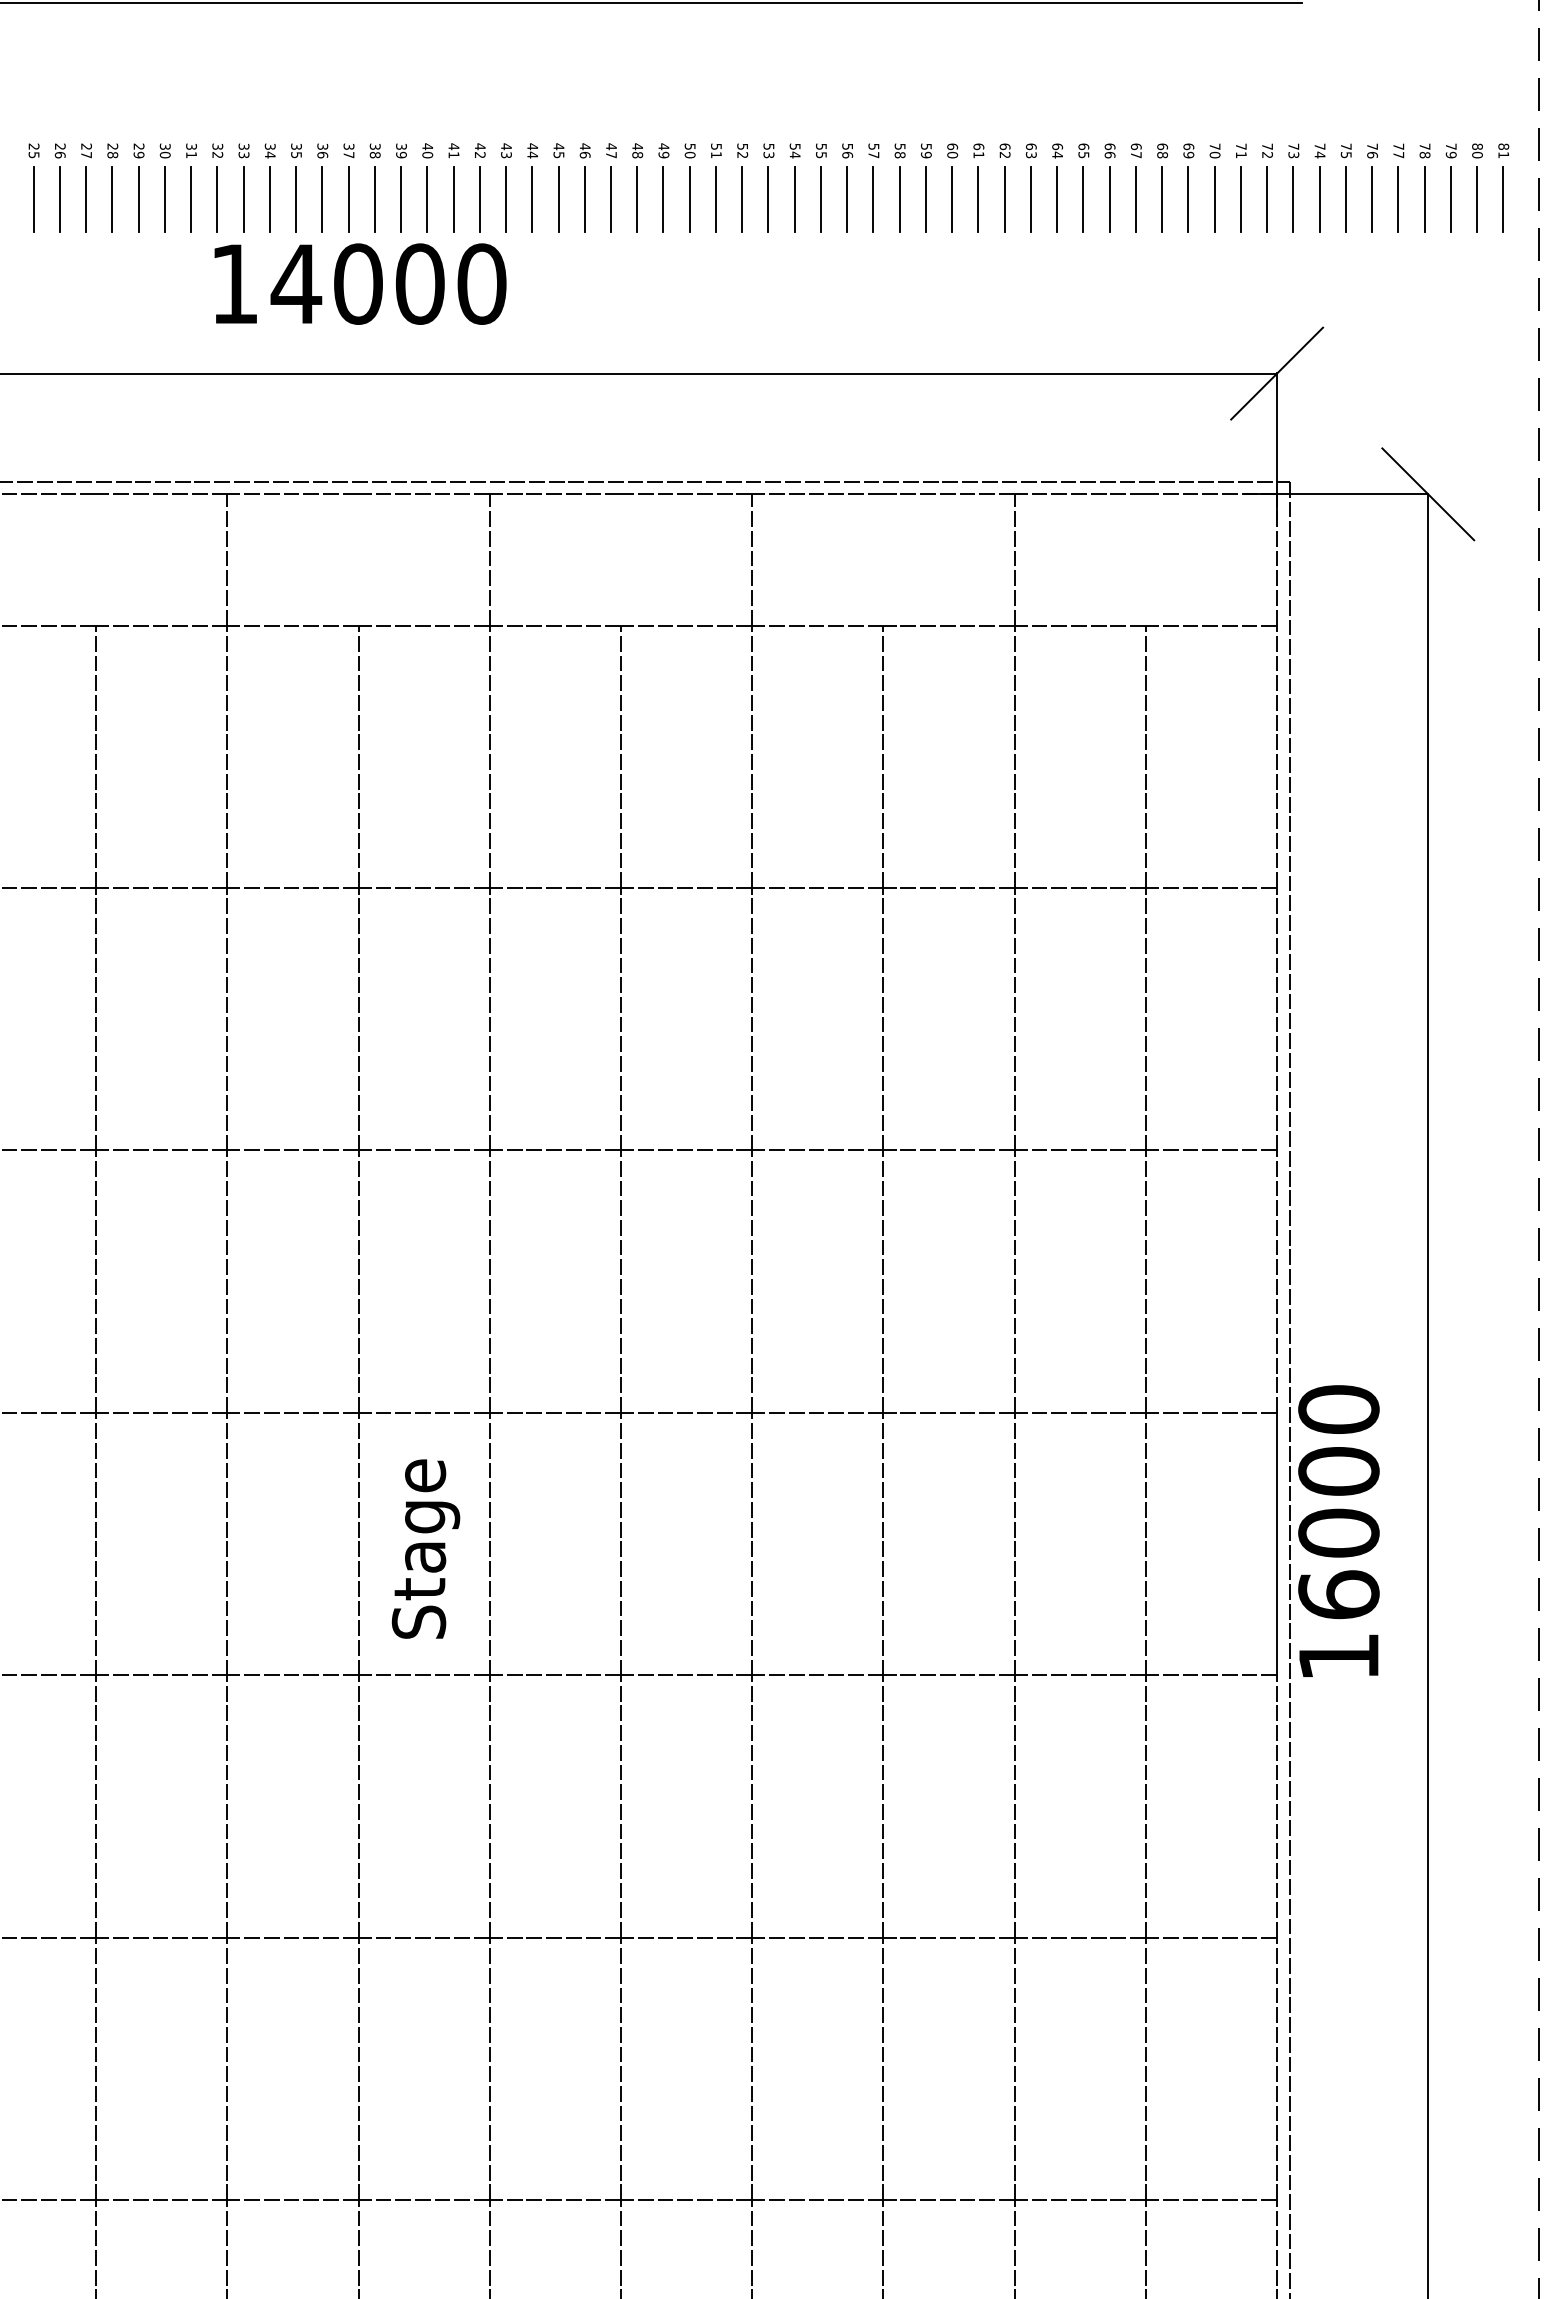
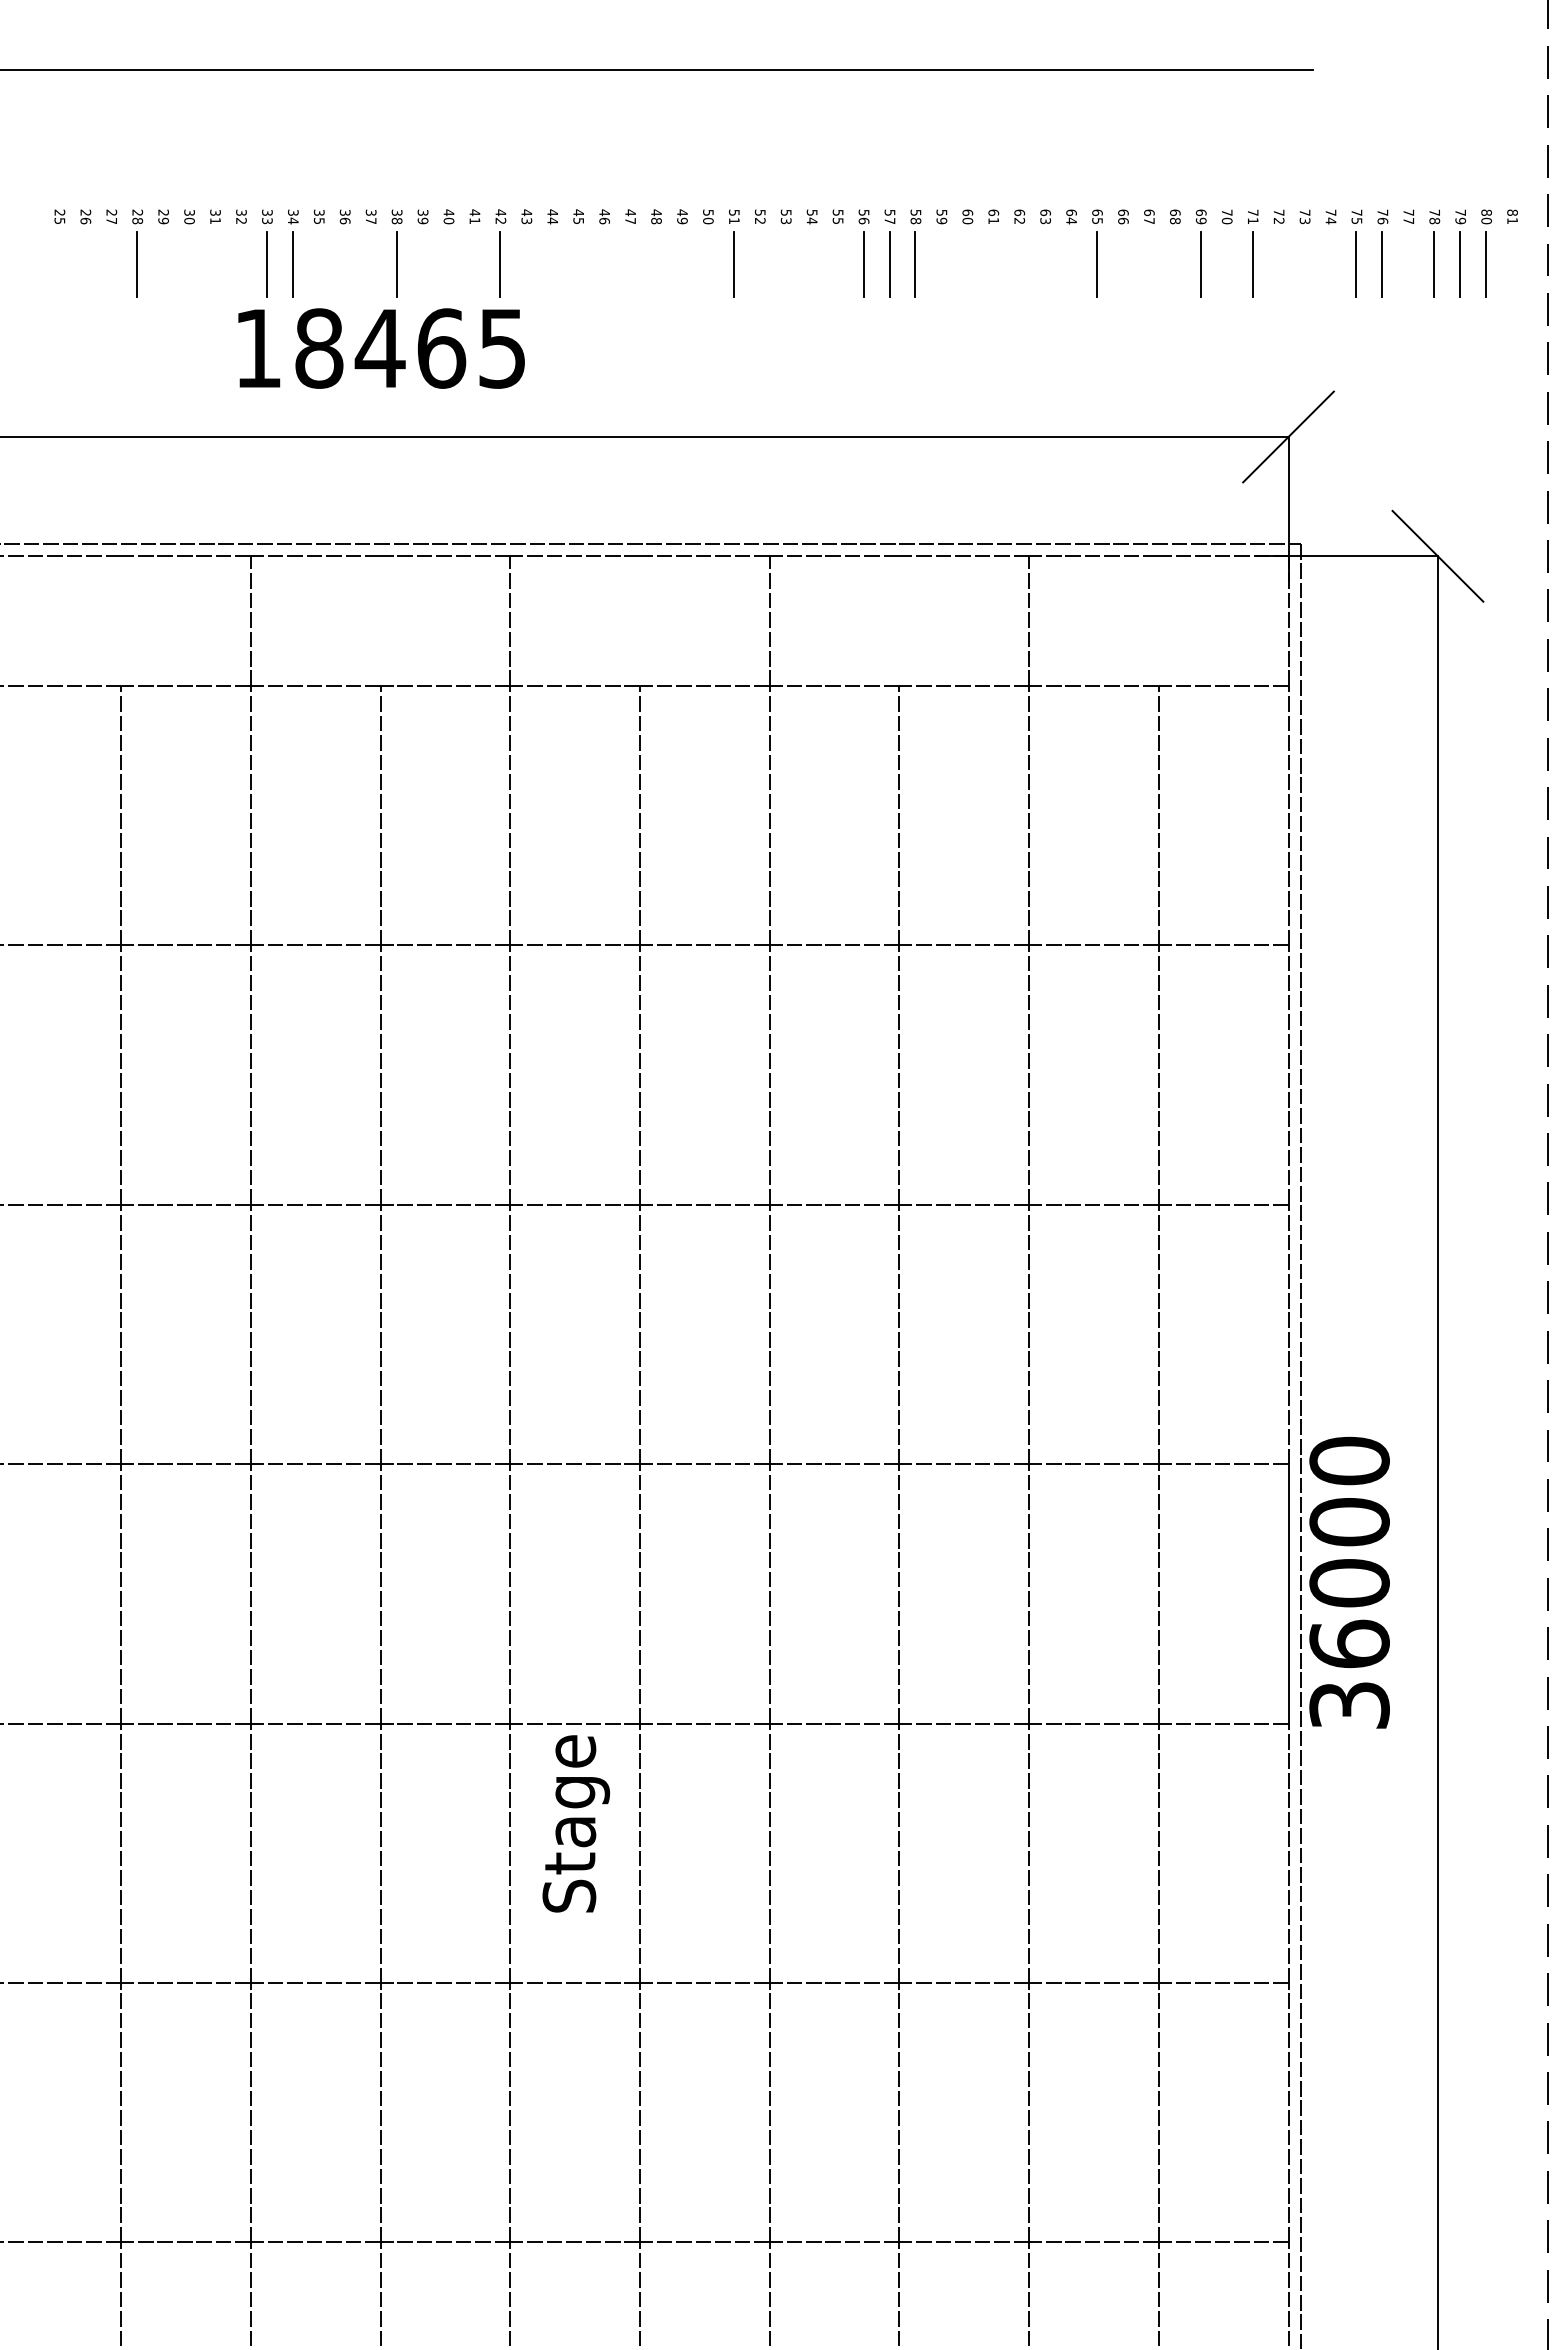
line: (32, 199) -> (58, 264), removed
line: (59, 199) -> (85, 264), removed
line: (86, 199) -> (111, 264), removed
line: (138, 199) -> (163, 264), removed
line: (165, 199) -> (189, 264), removed
line: (191, 199) -> (215, 264), removed
line: (217, 199) -> (241, 264), removed
line: (295, 199) -> (318, 264), removed
line: (322, 199) -> (344, 264), removed
line: (348, 199) -> (370, 264), removed
line: (400, 199) -> (422, 264), removed
line: (427, 199) -> (448, 264), removed
line: (453, 199) -> (474, 264), removed
line: (506, 199) -> (526, 264), removed
line: (532, 199) -> (552, 264), removed
line: (558, 199) -> (578, 264), removed
line: (585, 199) -> (604, 264), removed
line: (611, 199) -> (630, 264), removed
line: (637, 199) -> (656, 264), removed
line: (663, 199) -> (682, 264), removed
line: (689, 199) -> (707, 264), removed
line: (741, 199) -> (759, 264), removed
line: (768, 199) -> (785, 264), removed
line: (794, 199) -> (811, 264), removed
line: (820, 199) -> (837, 264), removed
line: (926, 199) -> (941, 264), removed
line: (952, 199) -> (967, 264), removed
line: (978, 199) -> (993, 264), removed
line: (1004, 199) -> (1019, 264), removed
line: (1031, 199) -> (1045, 264), removed
line: (1057, 199) -> (1071, 264), removed
line: (1110, 199) -> (1123, 264), removed
line: (1135, 199) -> (1148, 264), removed
line: (1161, 199) -> (1174, 264), removed
line: (1214, 199) -> (1226, 264), removed
line: (1266, 199) -> (1278, 264), removed
line: (1293, 199) -> (1304, 264), removed
line: (1319, 199) -> (1330, 264), removed
line: (1398, 199) -> (1408, 264), removed
line: (1503, 199) -> (1512, 264), removed
text: (387, 284) -> (409, 348), 14000 -> 18465
text: (425, 1548) -> (575, 1823), moved
text: (1338, 1656) -> (1349, 1705), 16000 -> 36000

